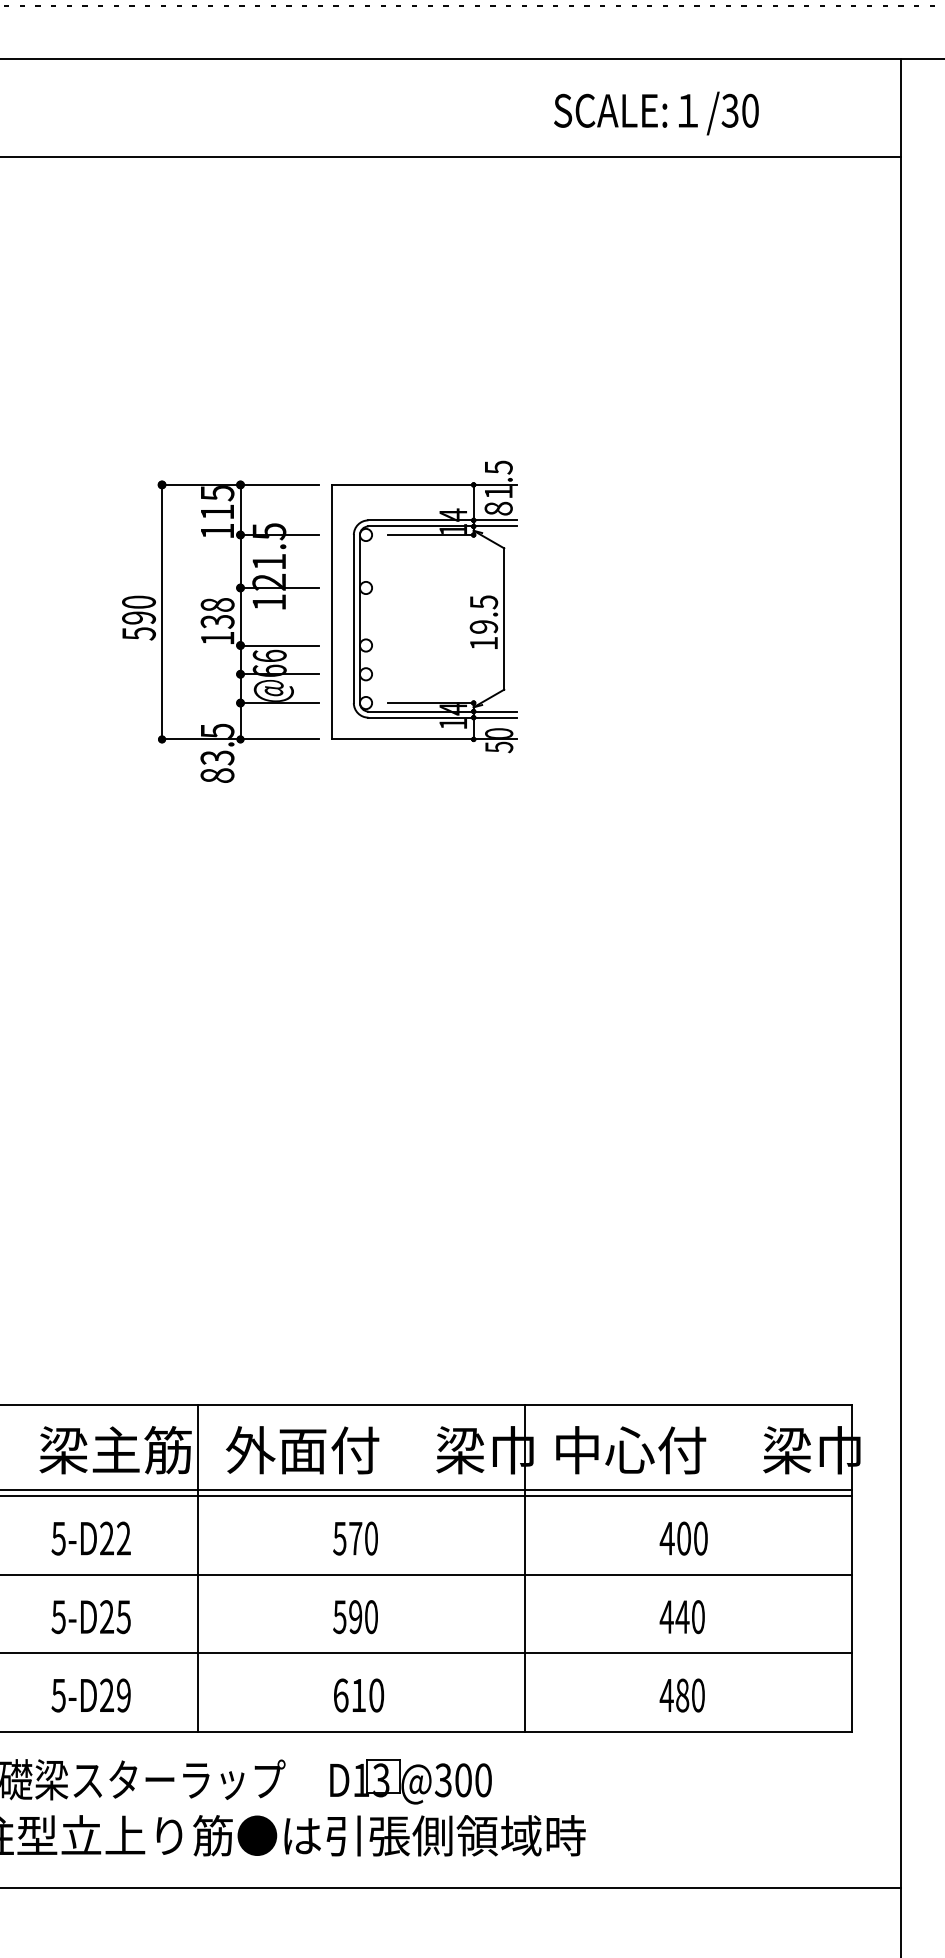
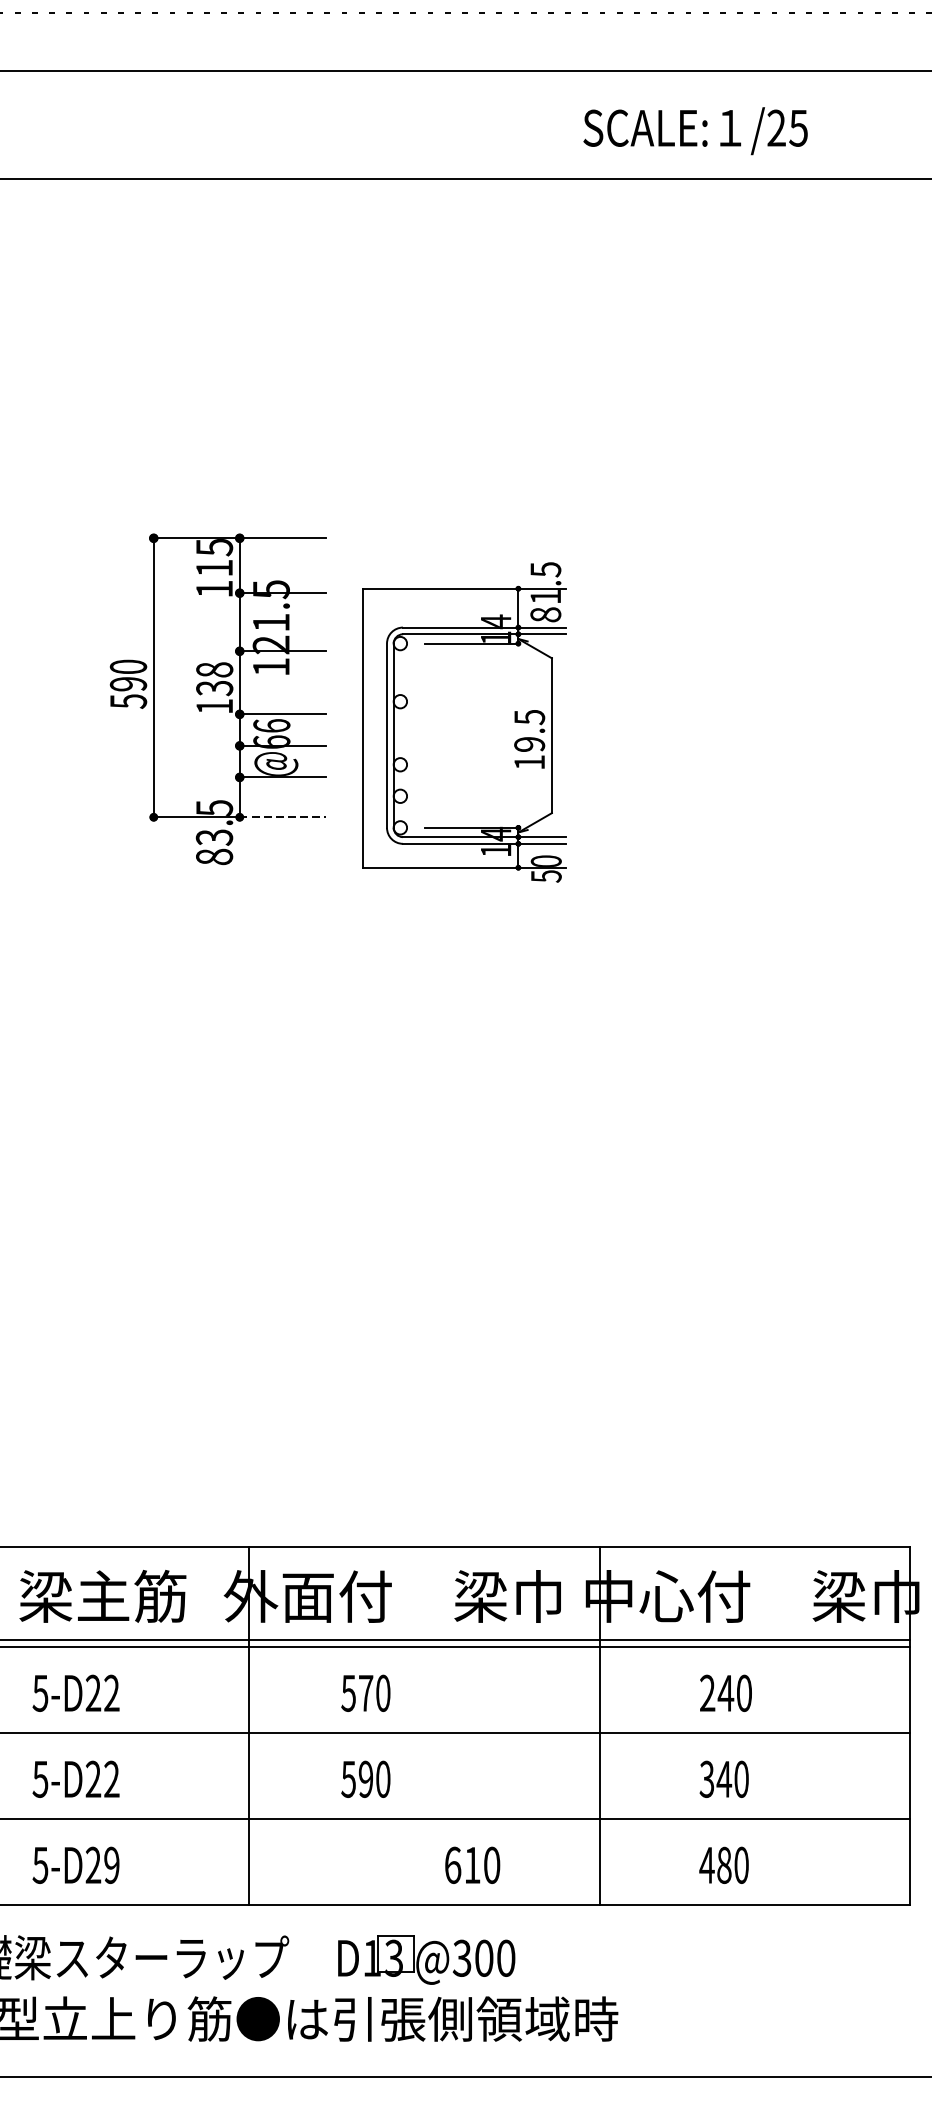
text: (739, 110) -> (786, 127), /30 -> /25
part: (424, 606) -> (464, 721), moved
line: (280, 739) -> (283, 817), solid -> dashed
text: (675, 1538) -> (716, 1693), 400 -> 240
line: (198, 1567) -> (249, 1725), moved
line: (525, 1567) -> (600, 1725), moved
text: (123, 1617) -> (111, 1779), 5-D25 -> 5-D22
text: (666, 1617) -> (706, 1779), 440 -> 340
text: (359, 1695) -> (473, 1865), moved

